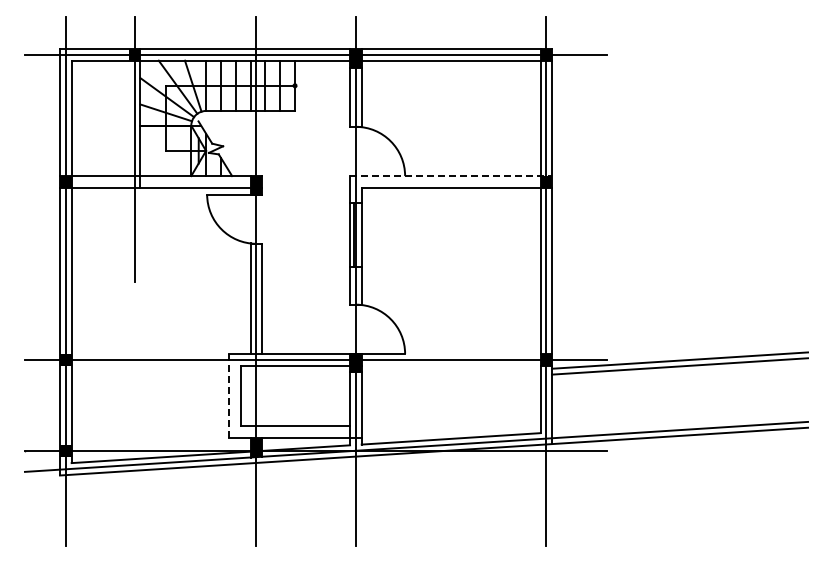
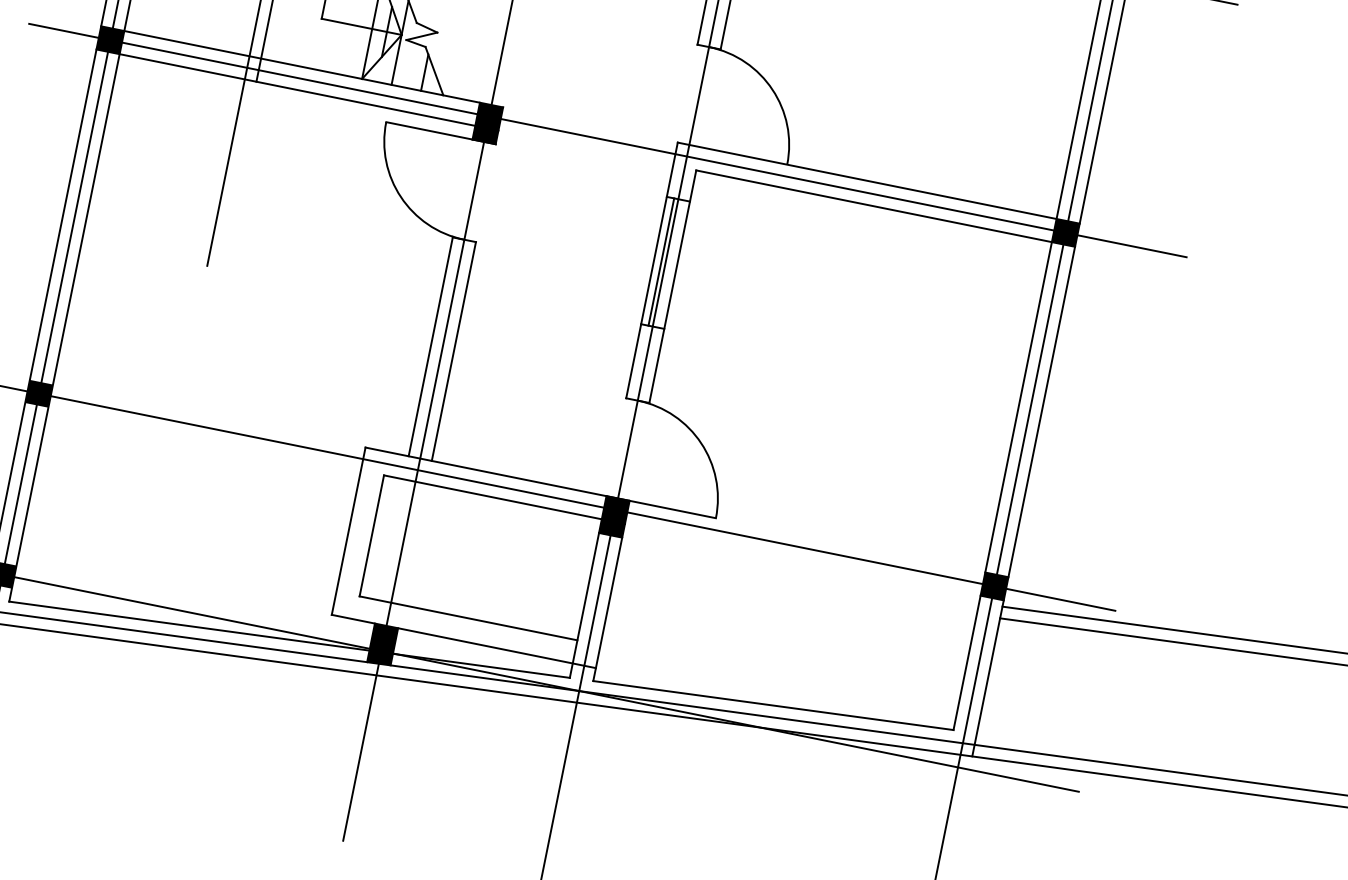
line: (451, 176) -> (879, 184), dashed -> solid
line: (315, 181) -> (606, 139), added
line: (228, 396) -> (347, 532), dashed -> solid

